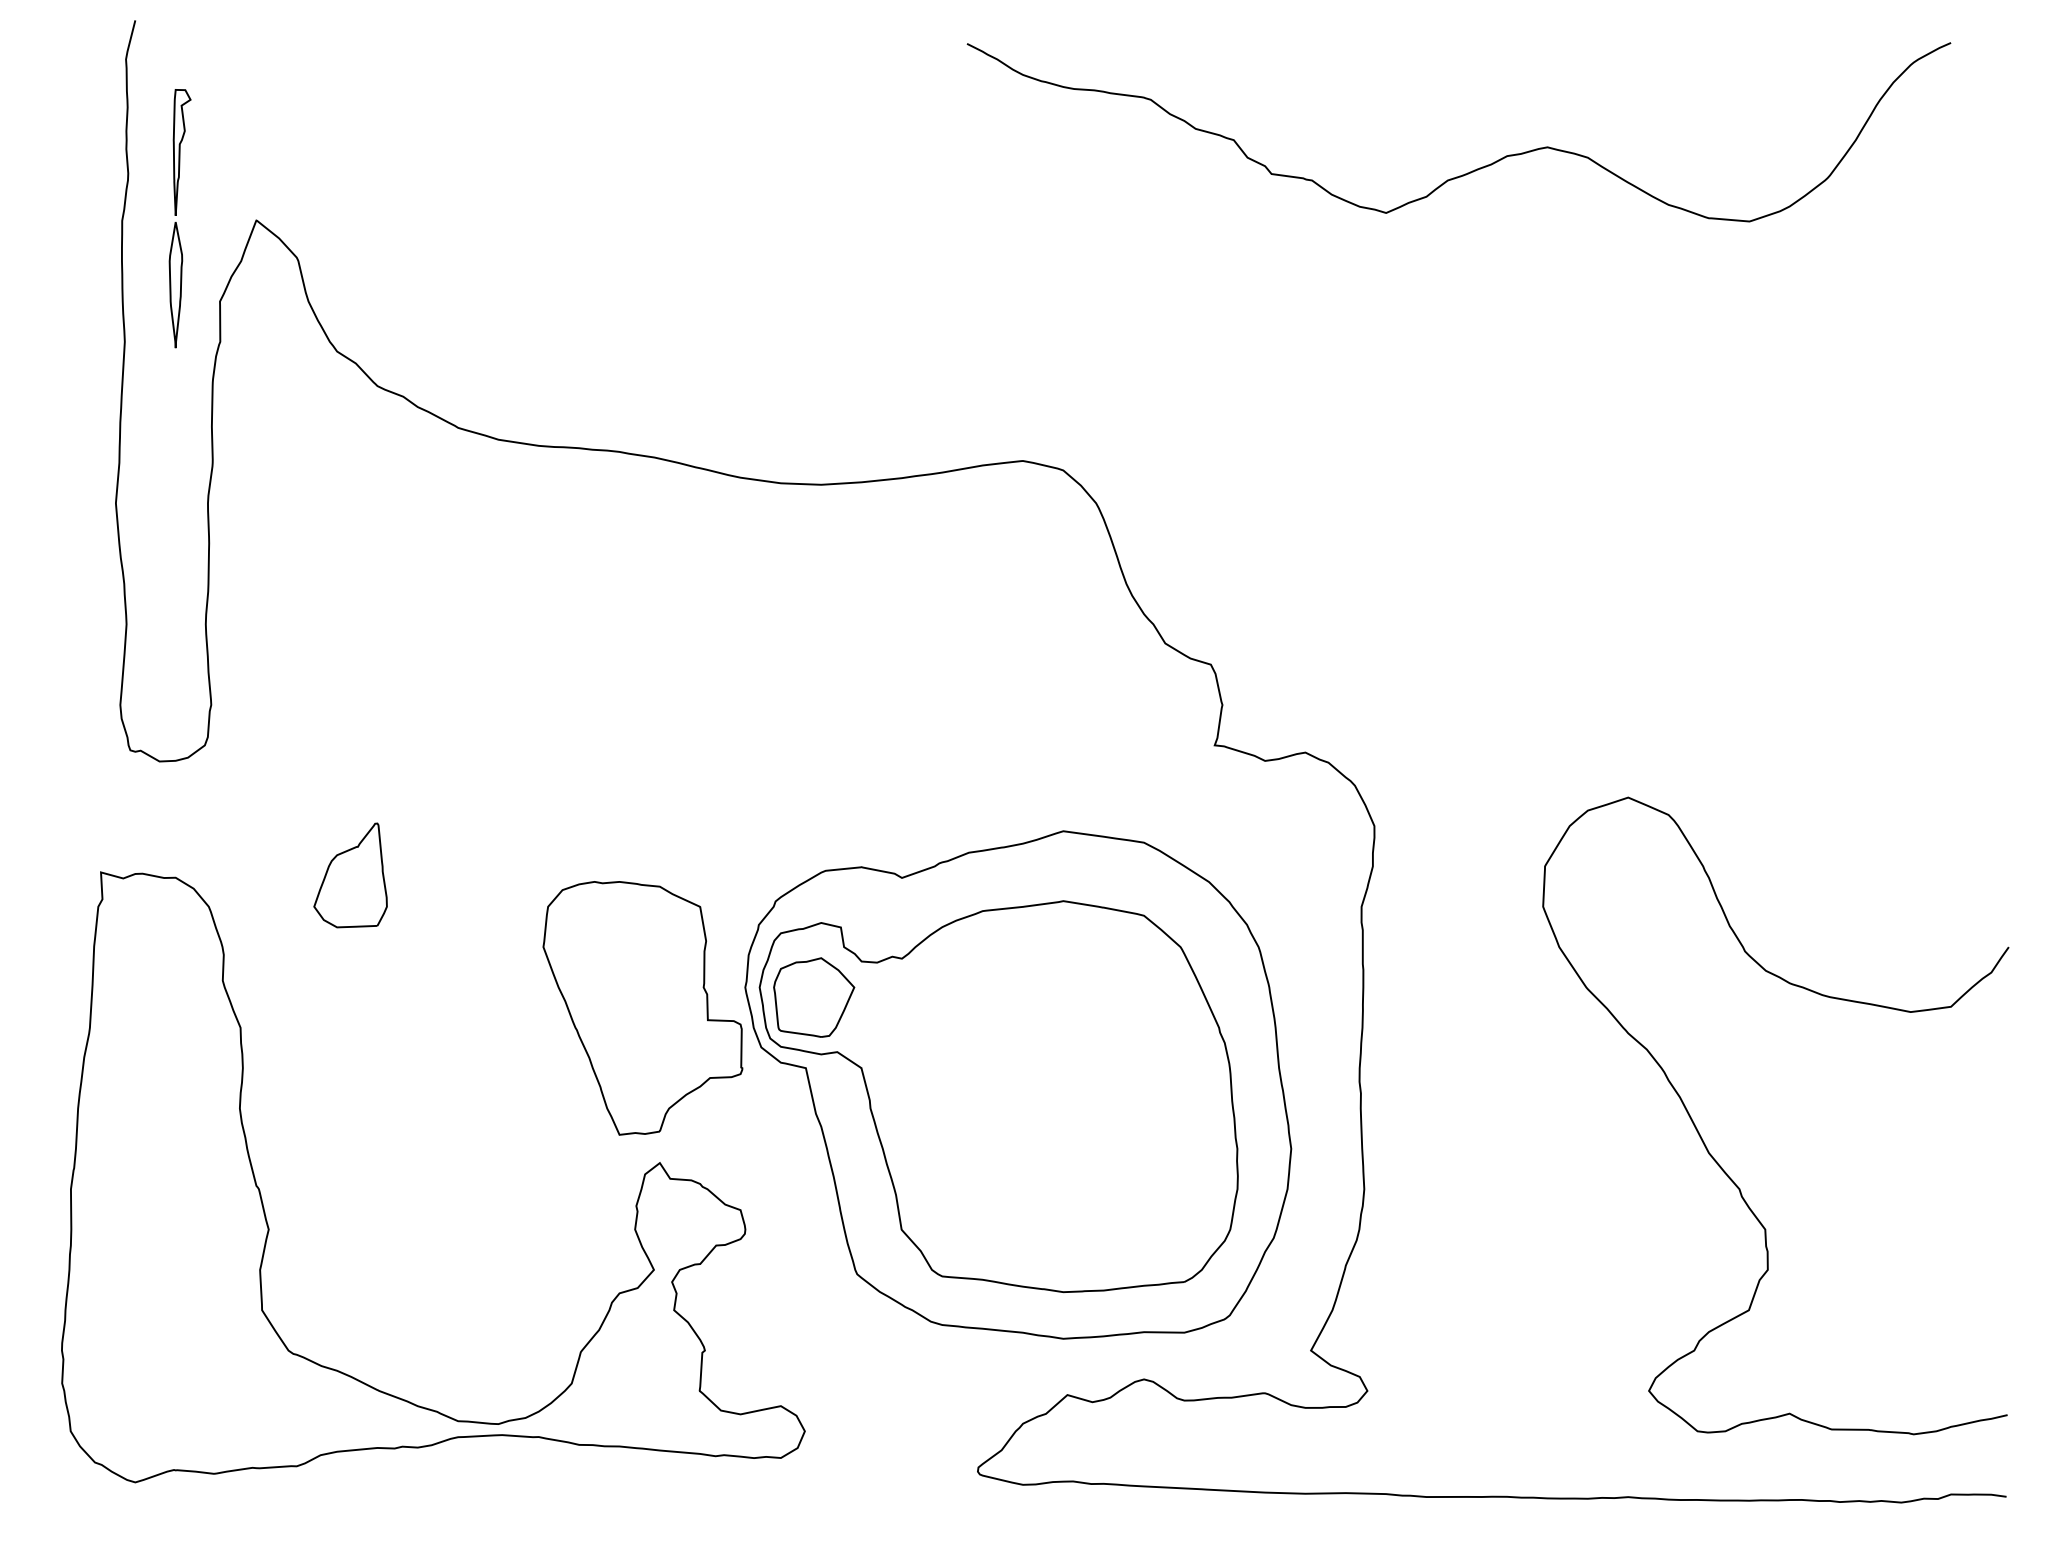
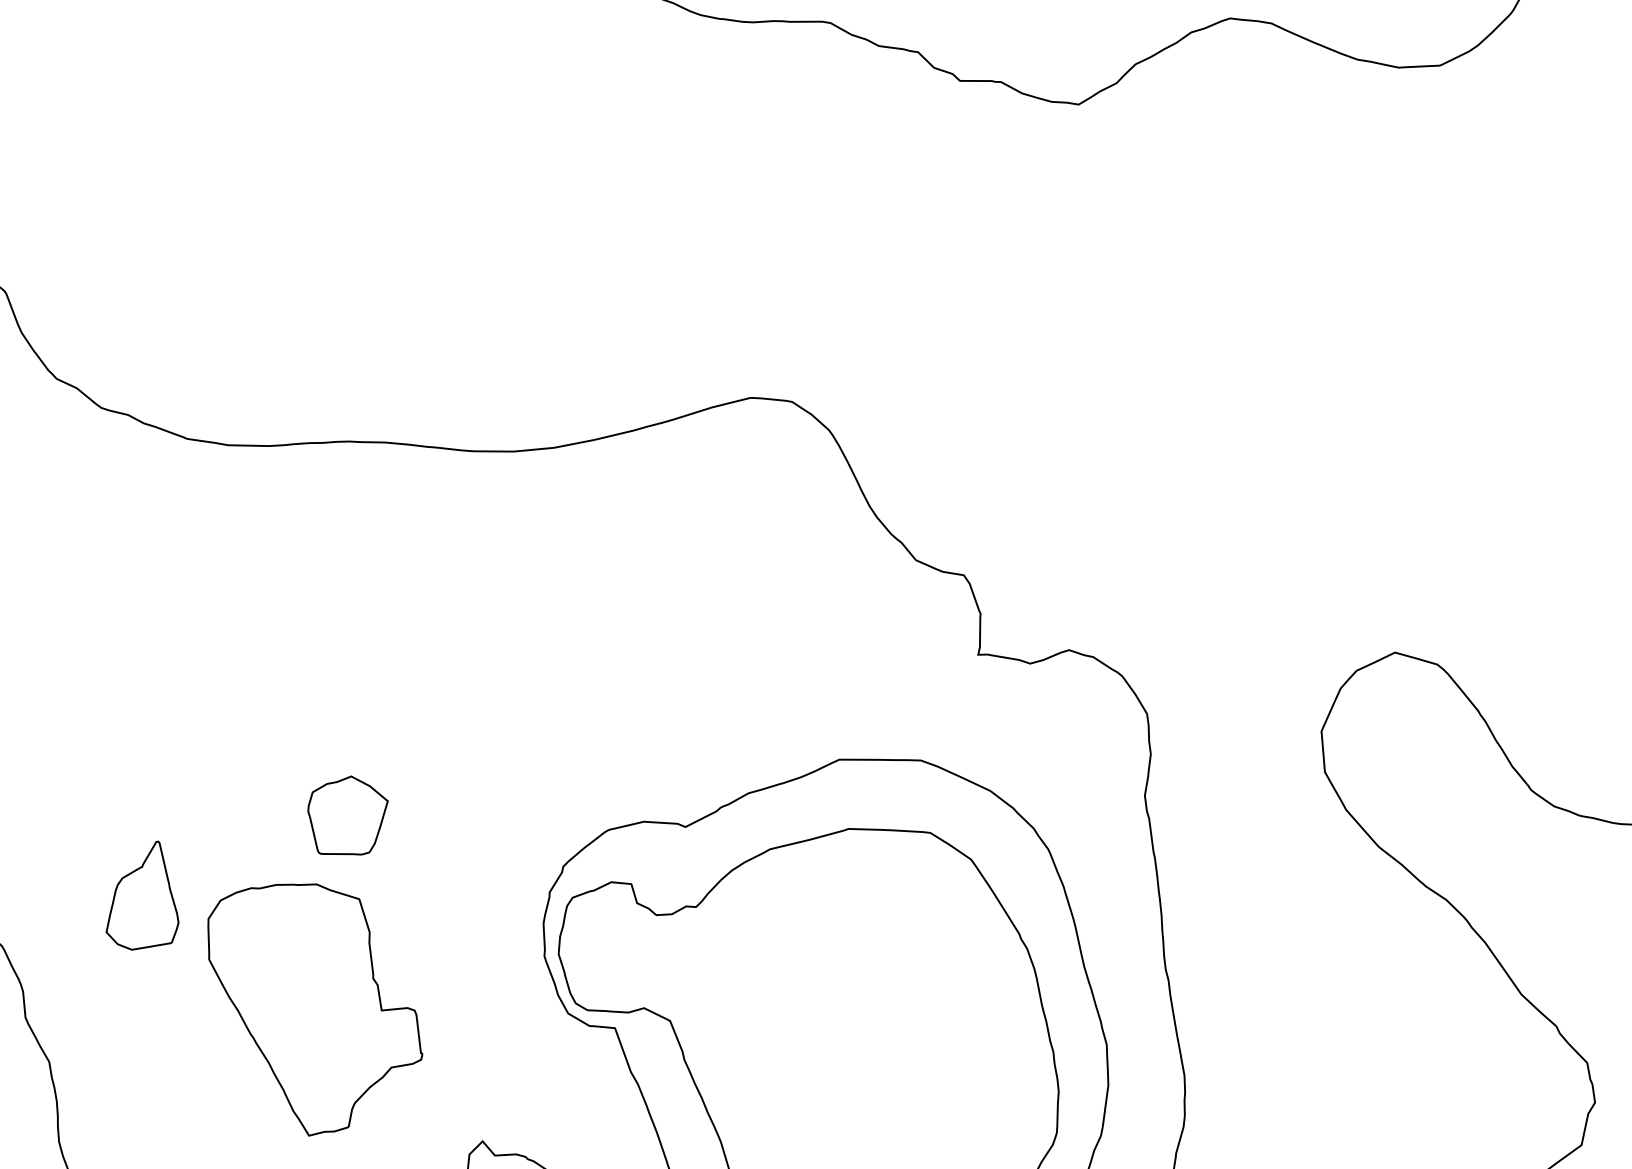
part: (814, 997) -> (349, 816), moved
part: (642, 1008) -> (315, 1007), moved

